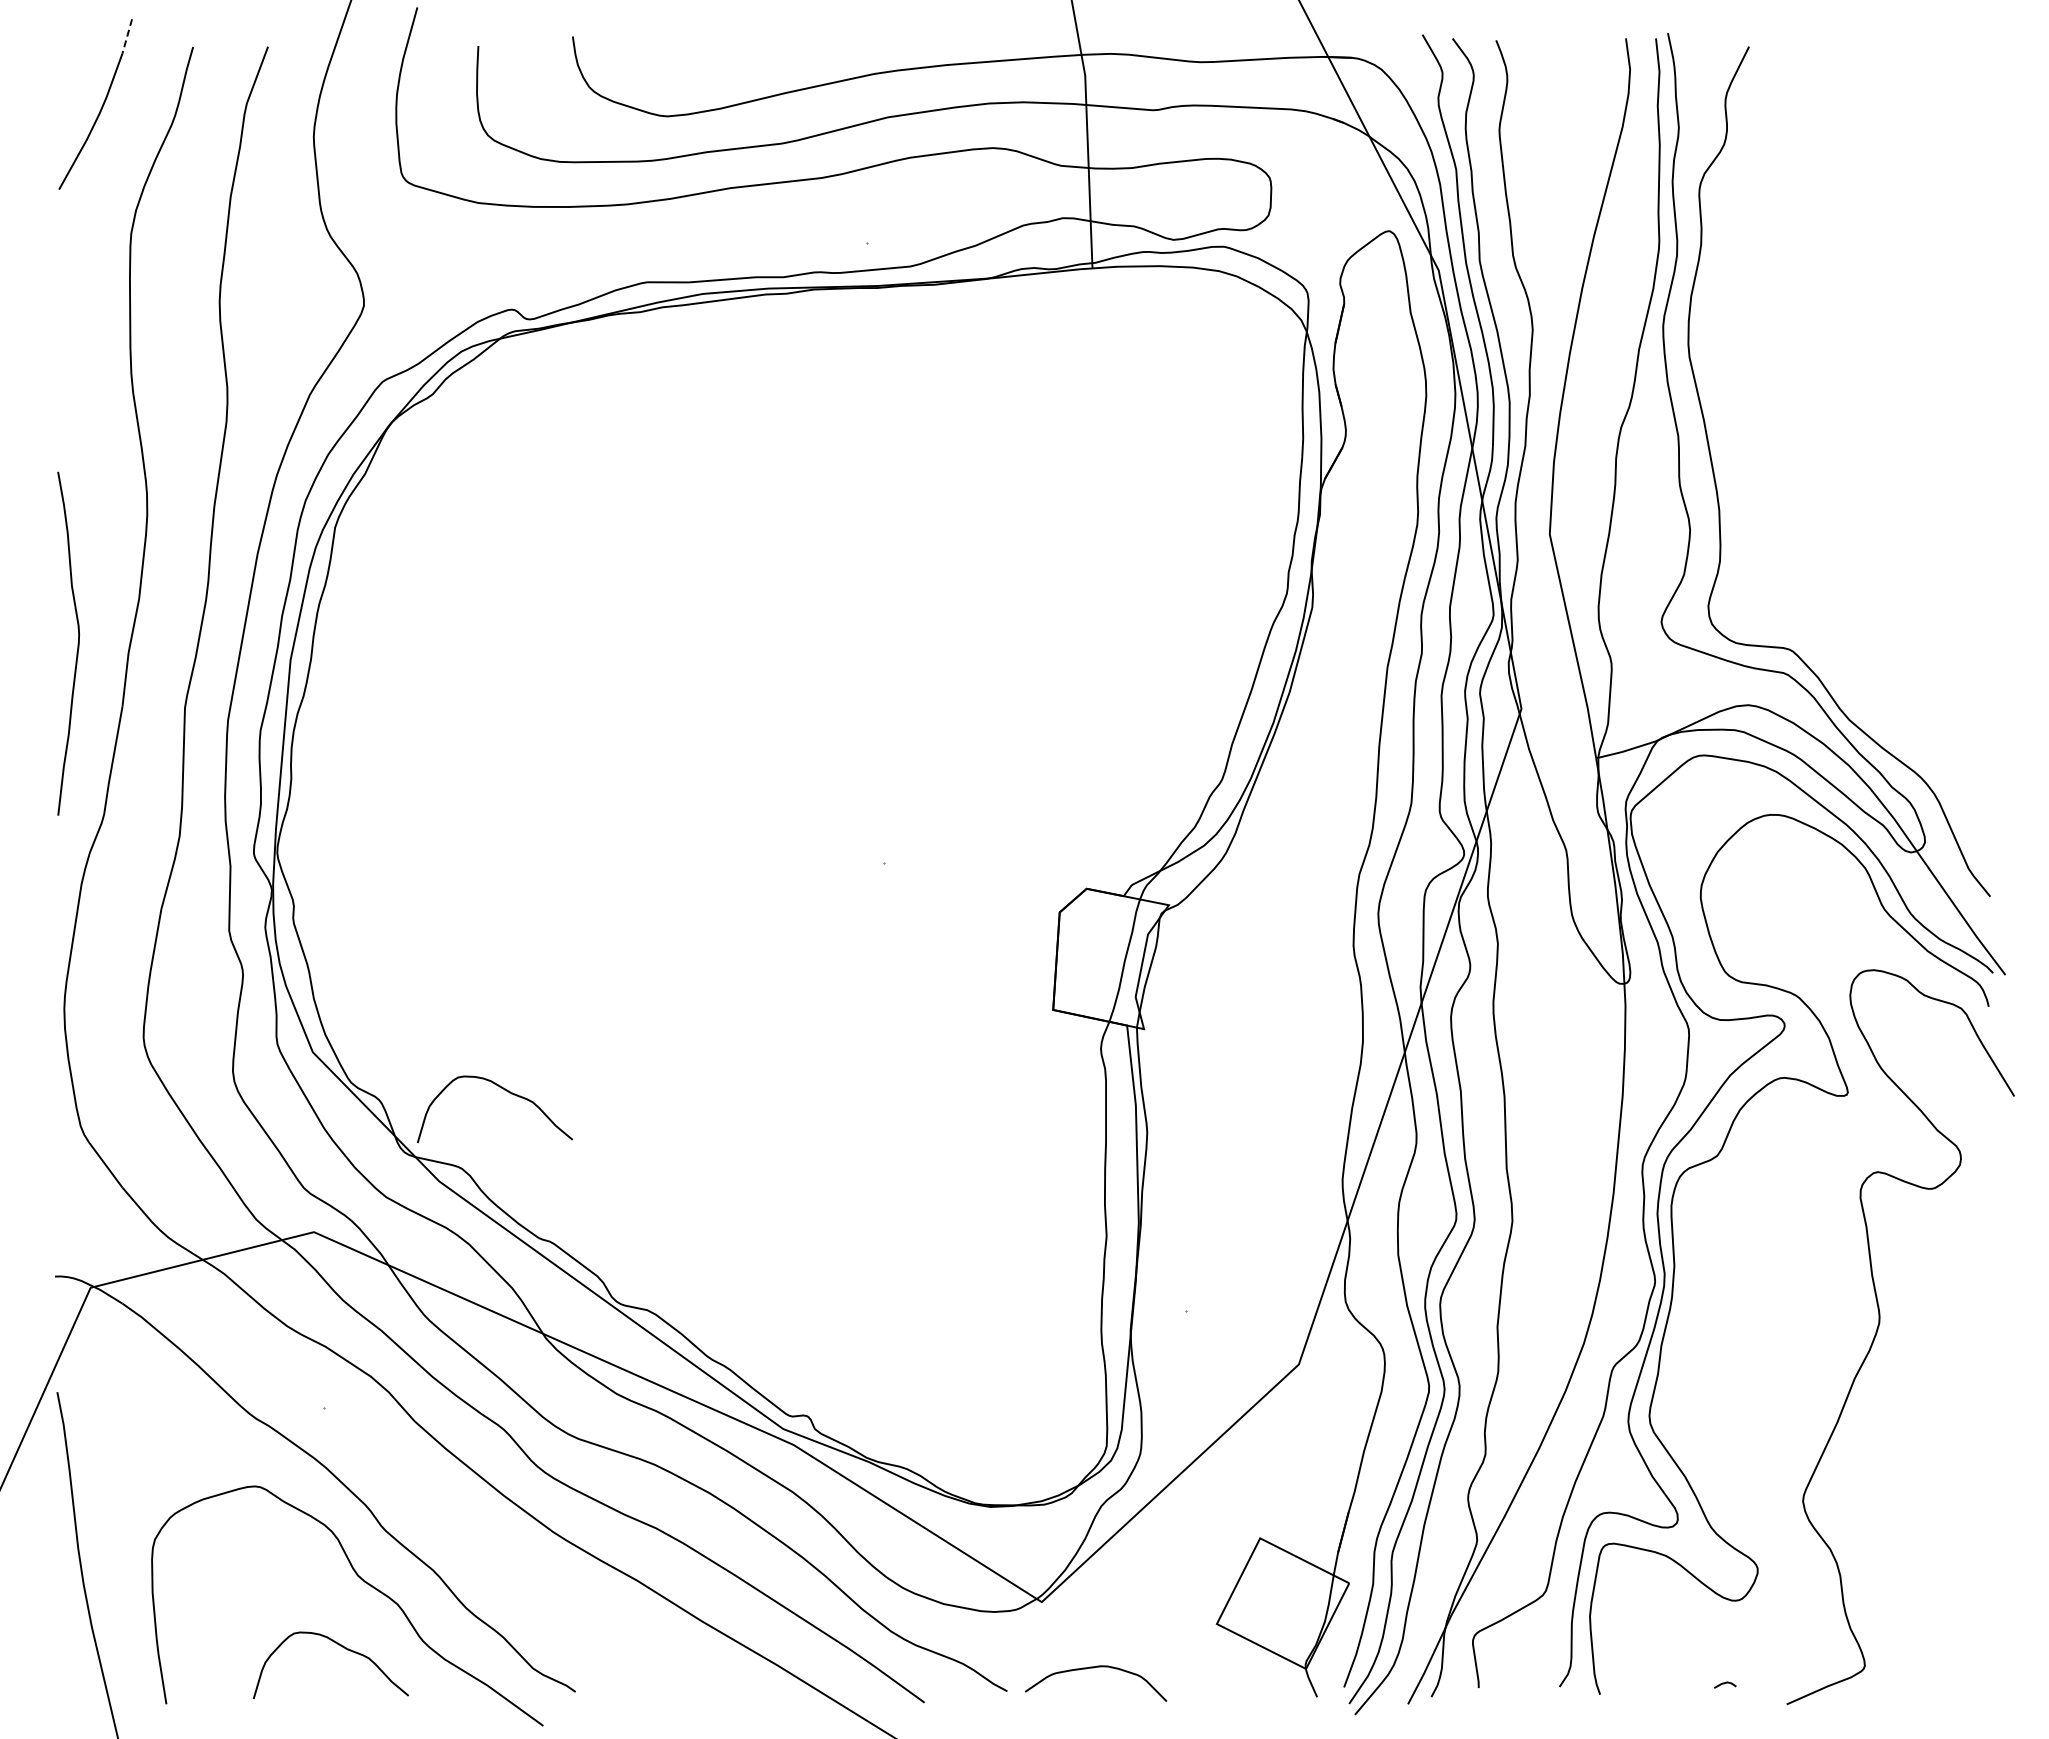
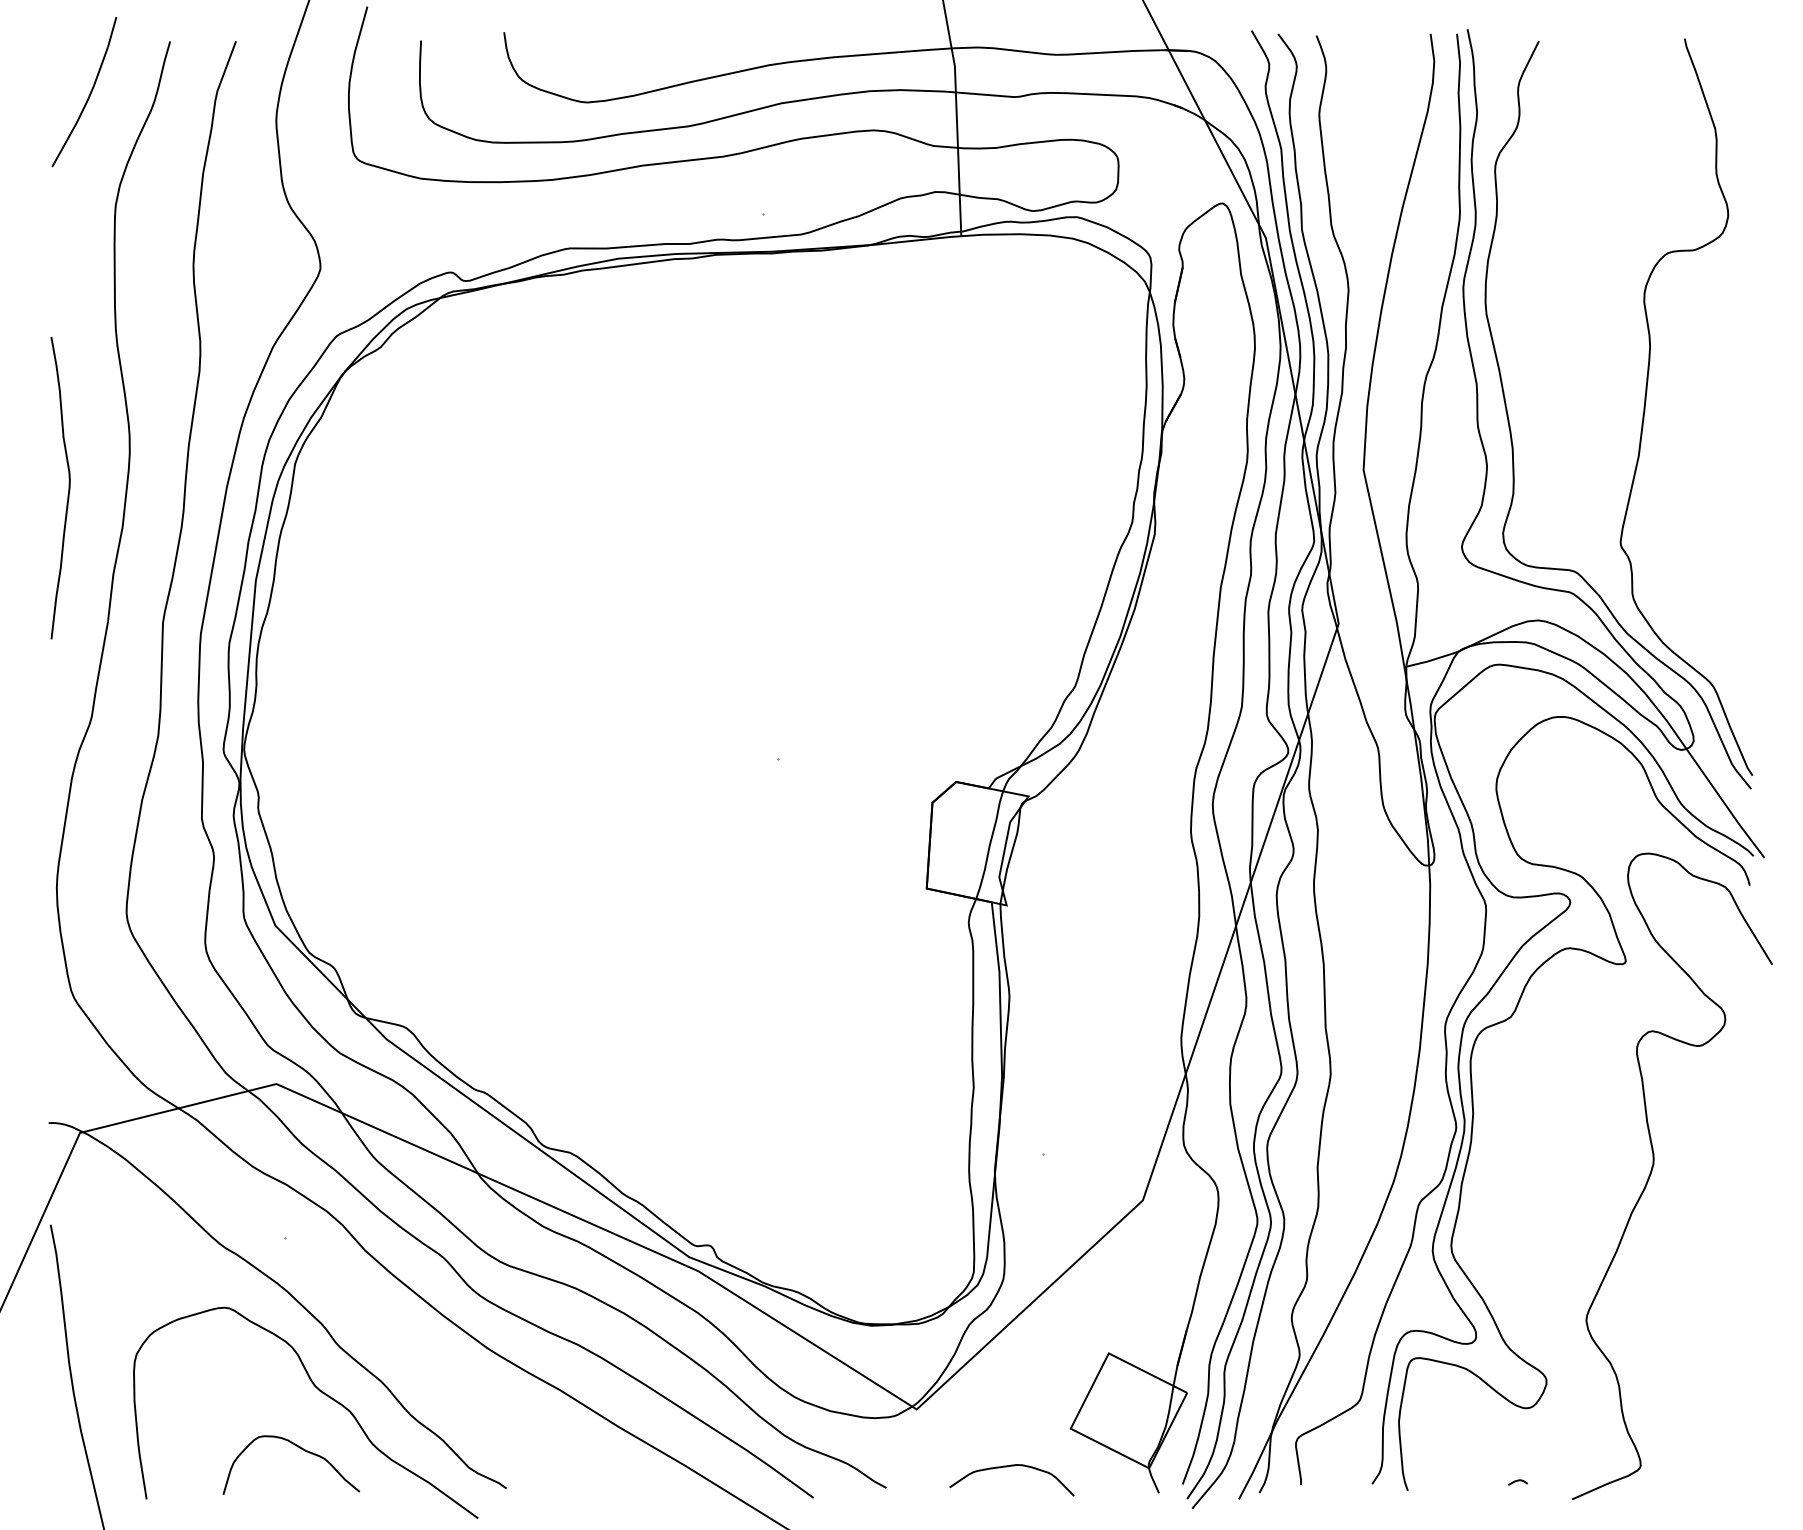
line: (127, 36) -> (112, 32), dashed -> solid
curve: (1871, 453) -> (1646, 399), added
curve: (77, 643) -> (68, 487), moved
curve: (504, 1090) -> (444, 959), removed
curve: (1093, 1668) -> (1009, 1467), moved

